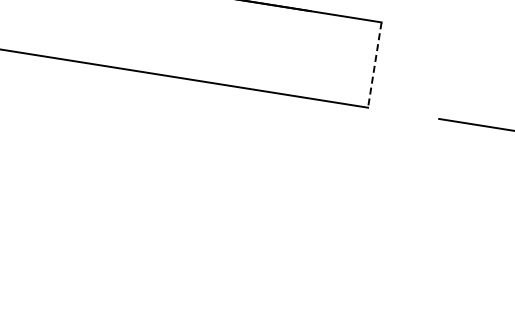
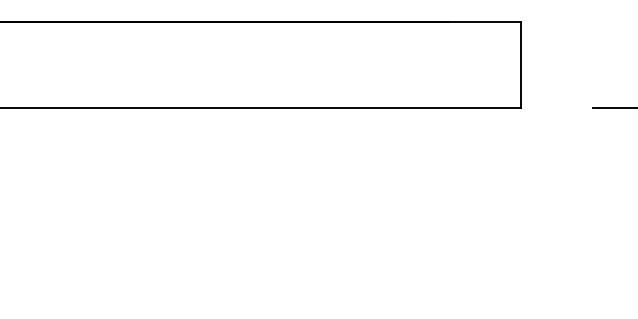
line: (374, 65) -> (520, 65), dashed -> solid

